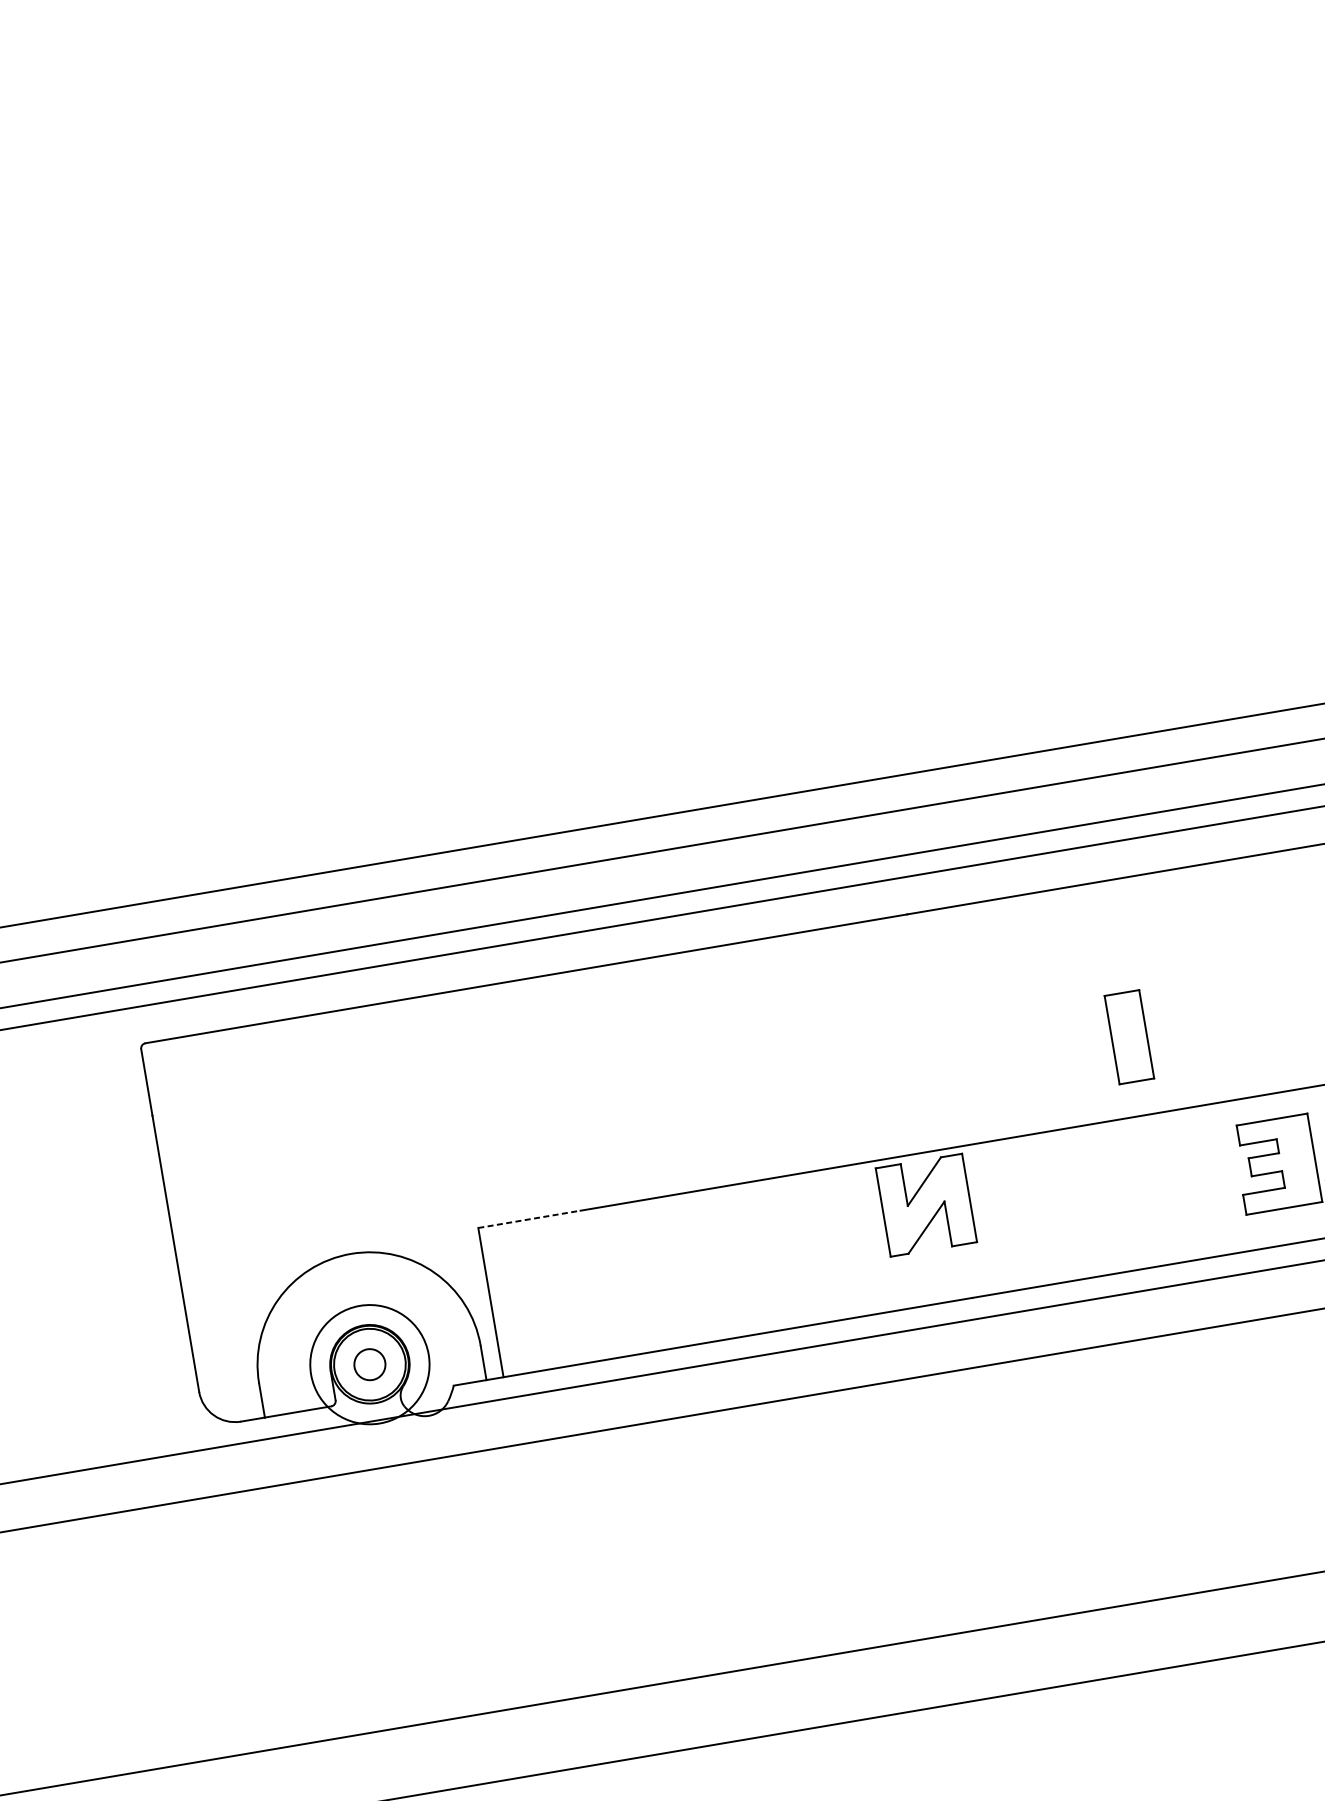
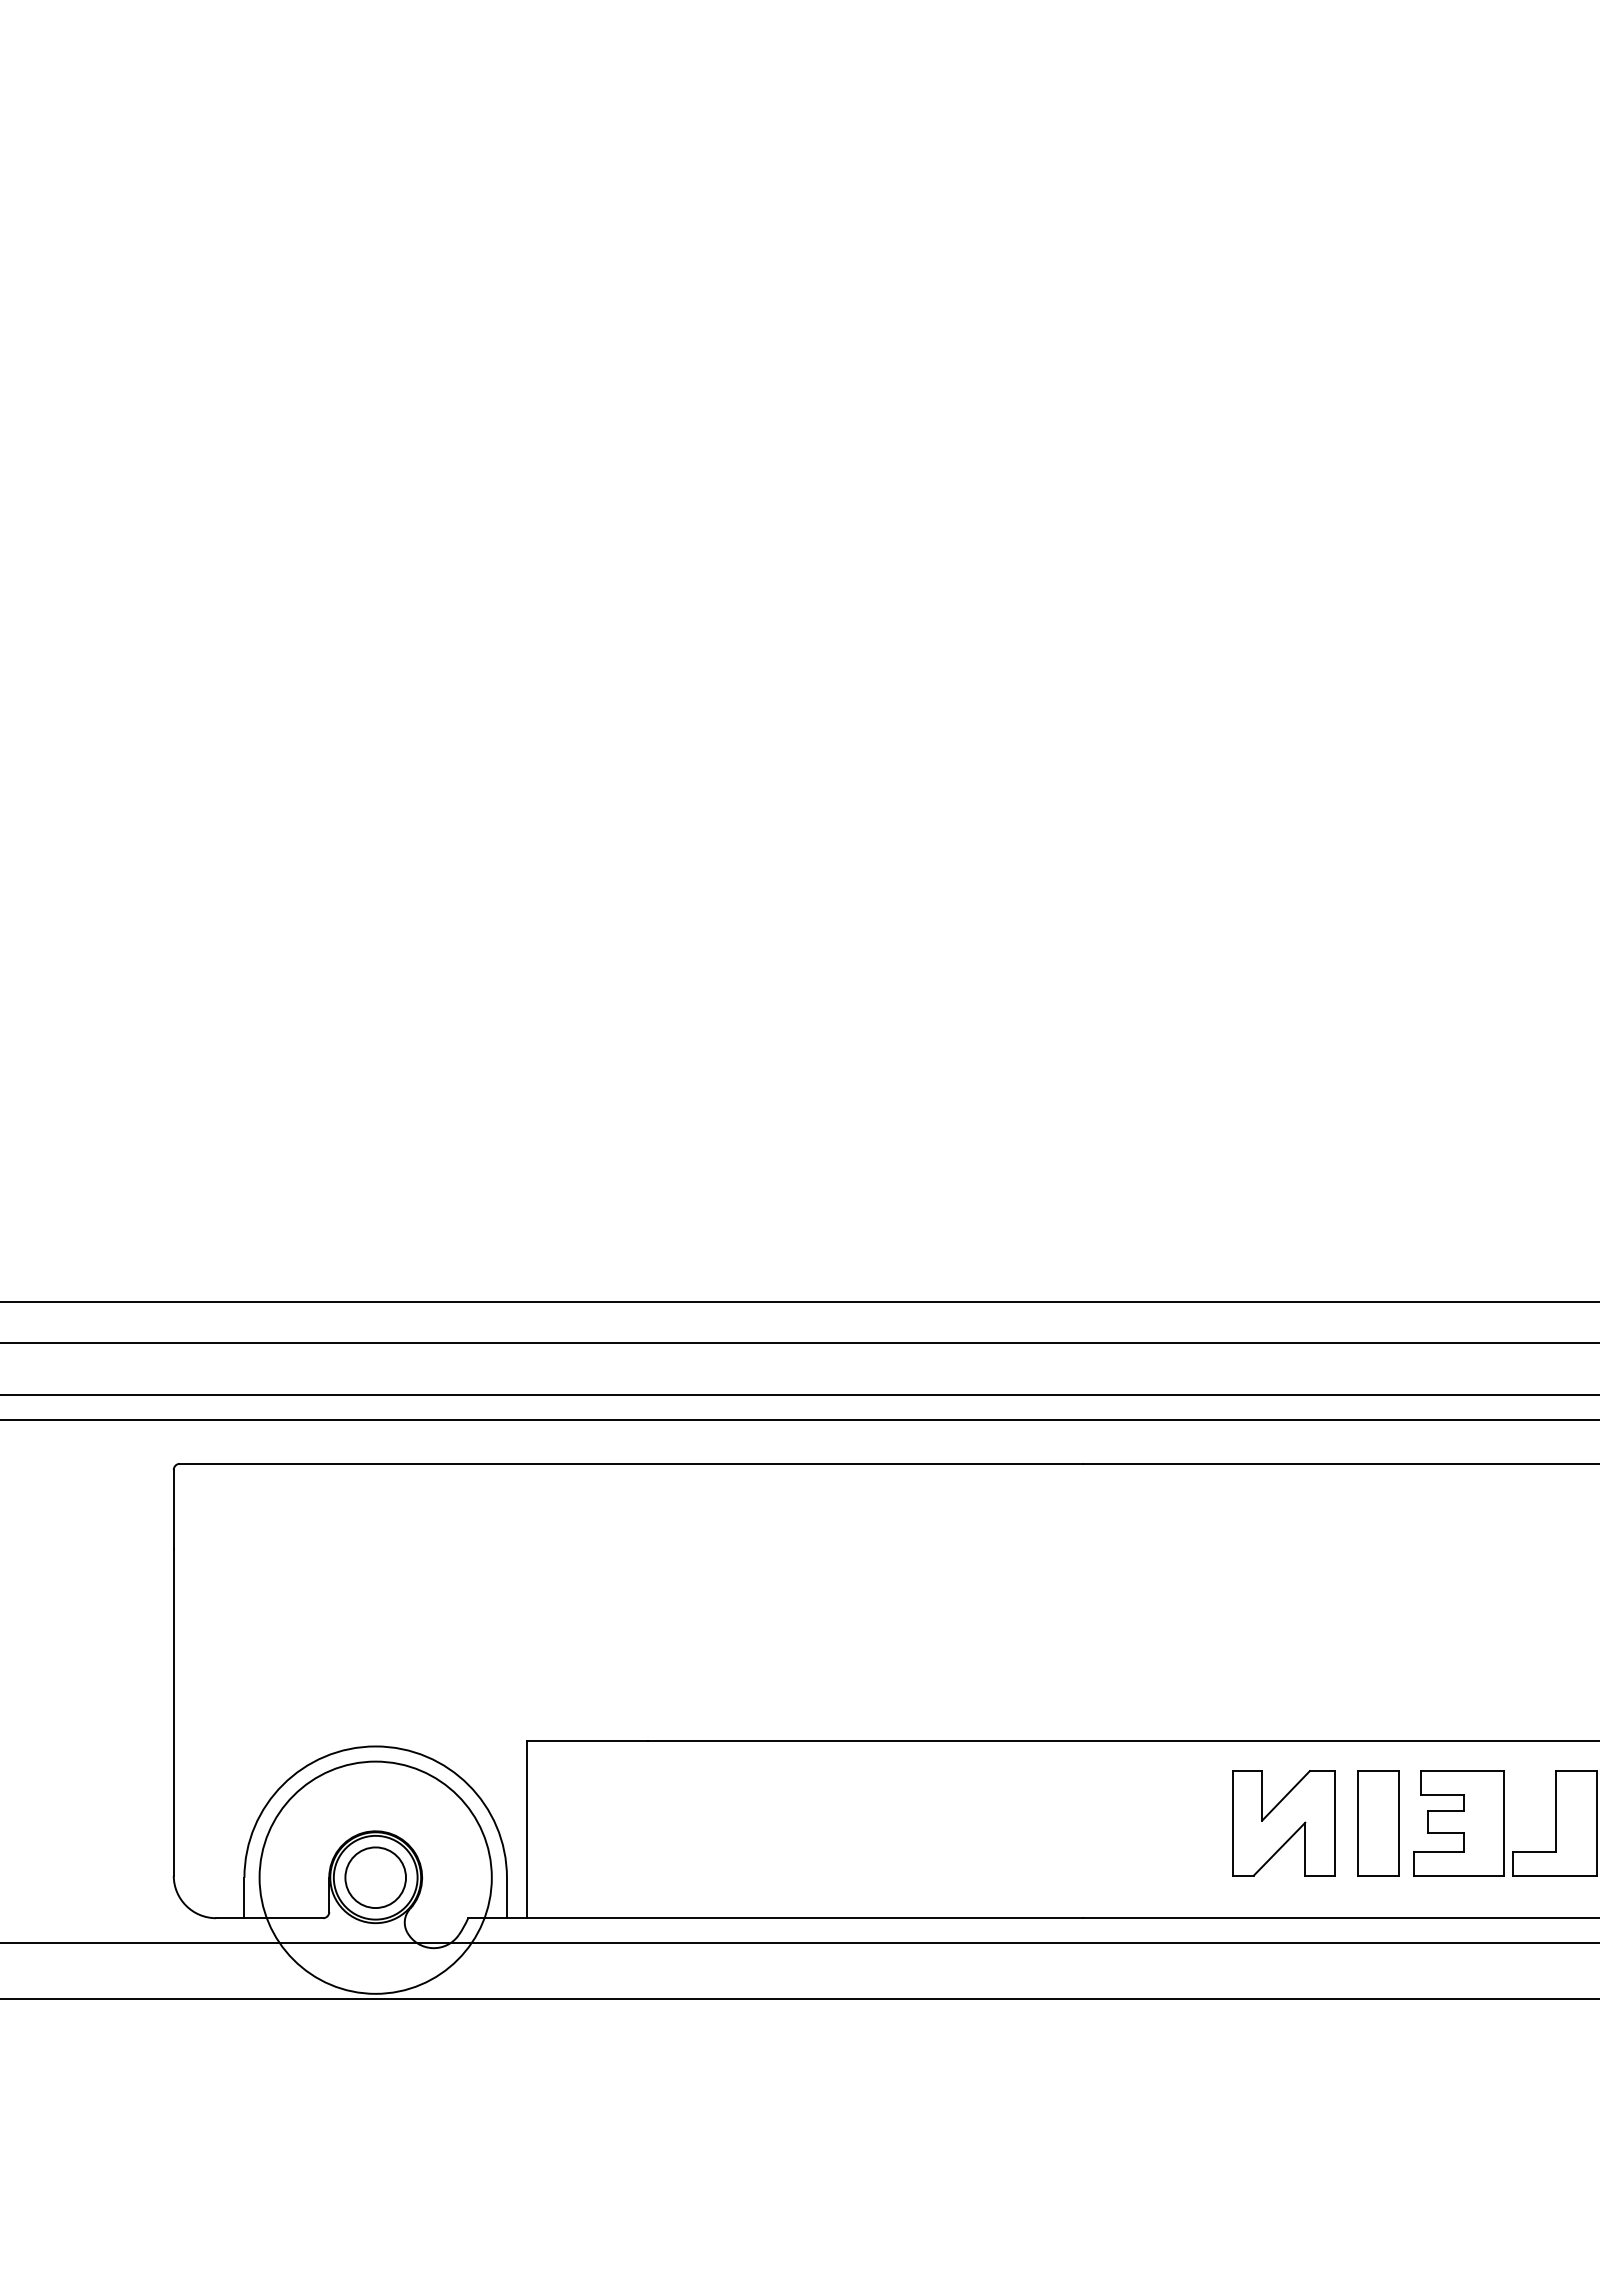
part: (1129, 1037) -> (1378, 1823), moved
part: (926, 1205) -> (1283, 1823), moved
line: (529, 1219) -> (587, 1741), dashed -> solid
circle: (369, 1364) -> (375, 1877), size x1.67
circle: (369, 1364) -> (375, 1877), size x1.67

